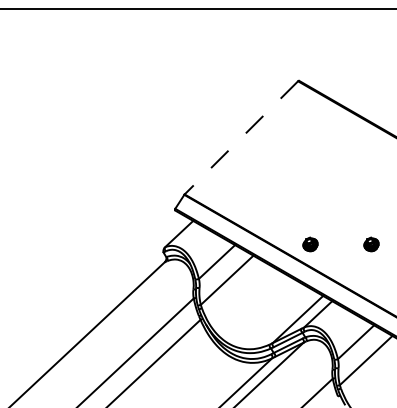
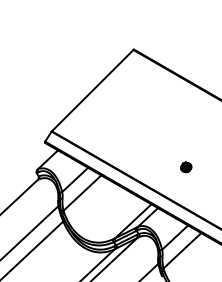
line: (241, 138) -> (92, 91), dashed -> solid
part: (310, 244) -> (142, 167), removed

